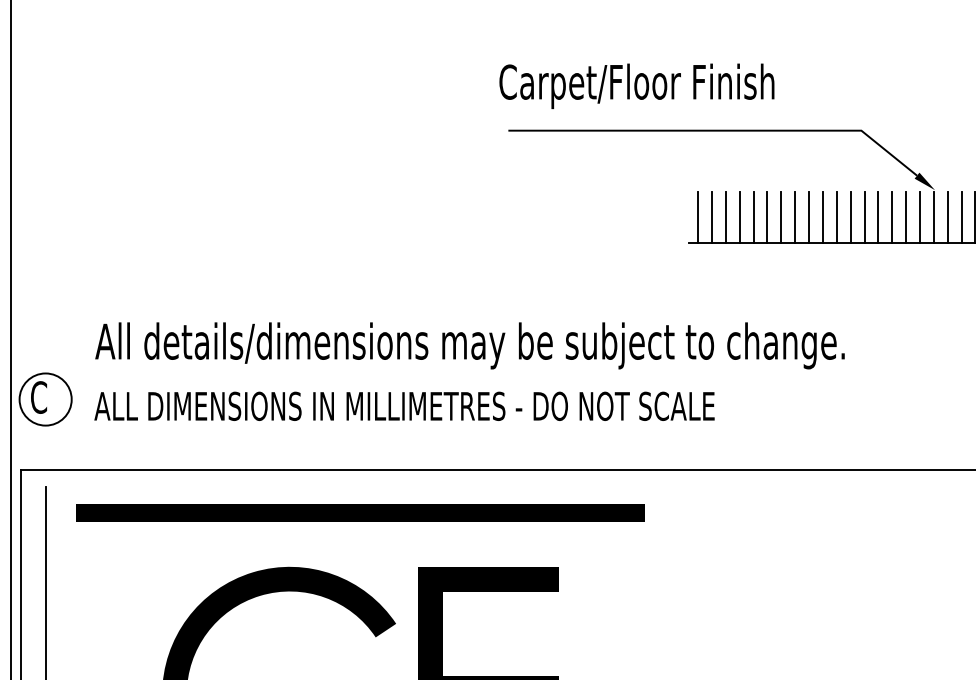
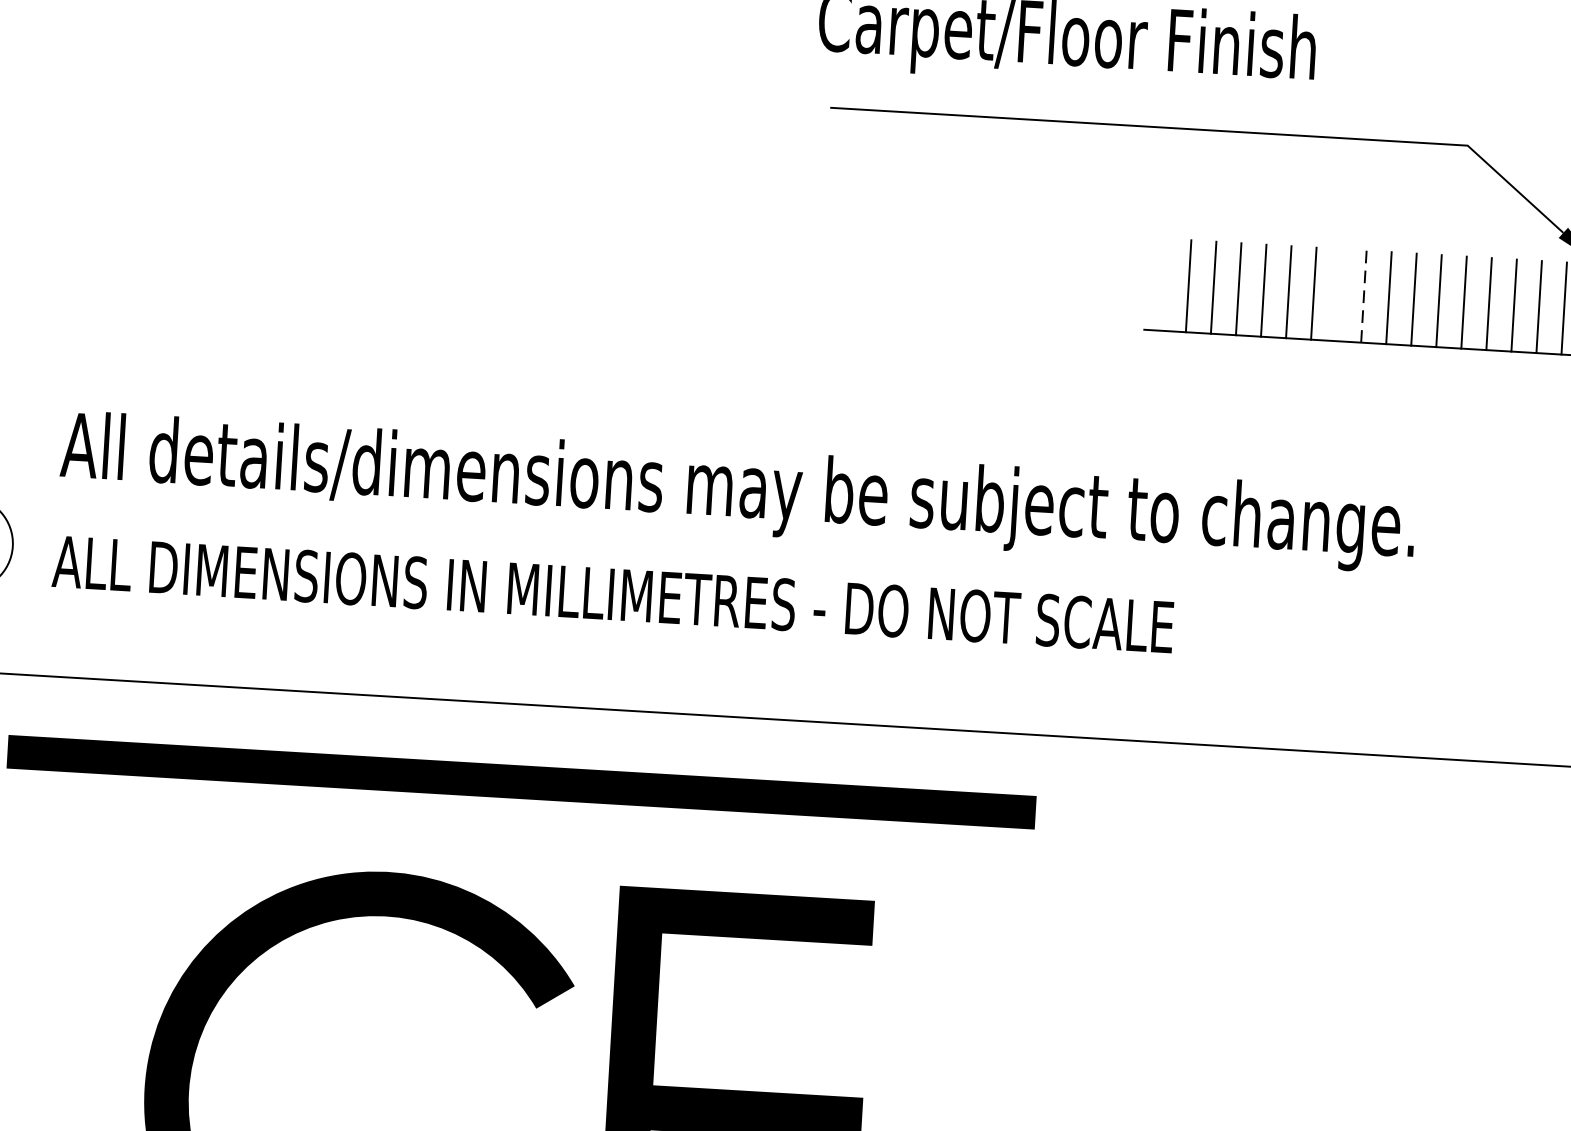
line: (698, 216) -> (1164, 283), removed
line: (795, 216) -> (1339, 293), removed
line: (809, 217) -> (1364, 296), solid -> dashed

